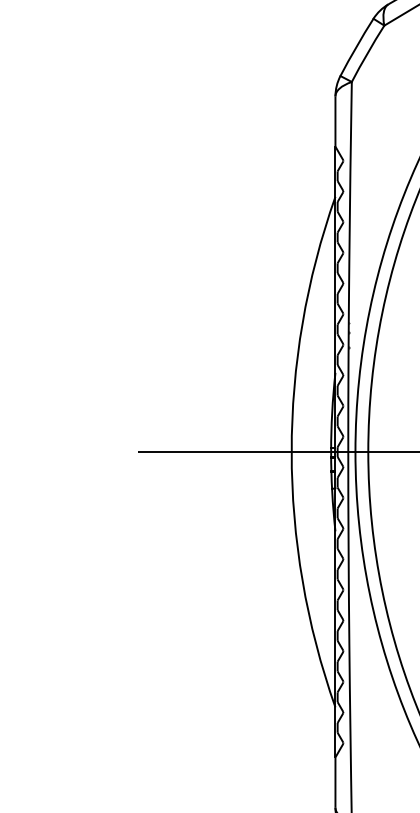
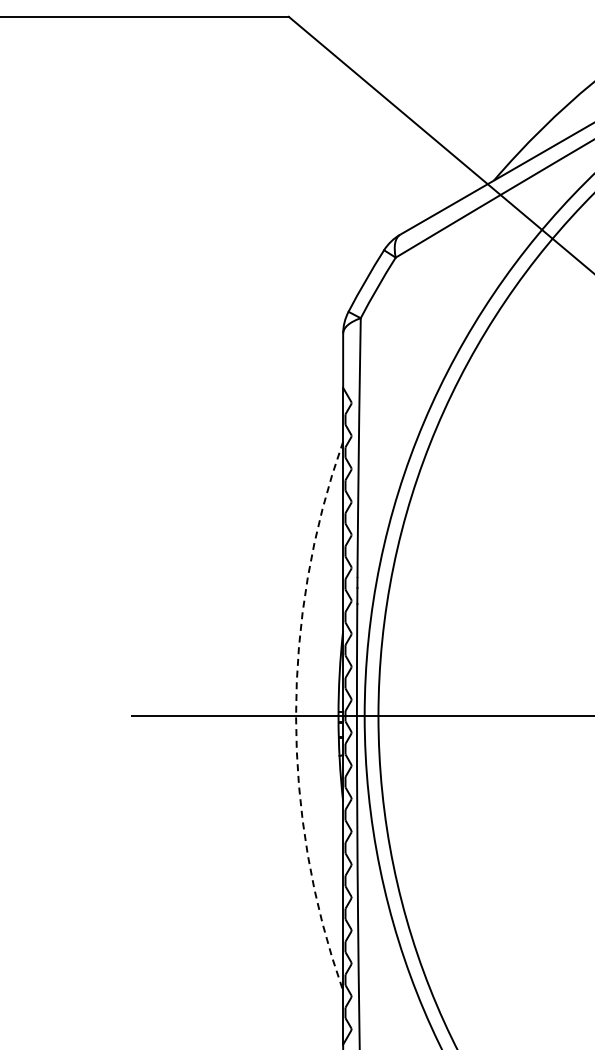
arc: (292, 452) -> (296, 716), solid -> dashed

